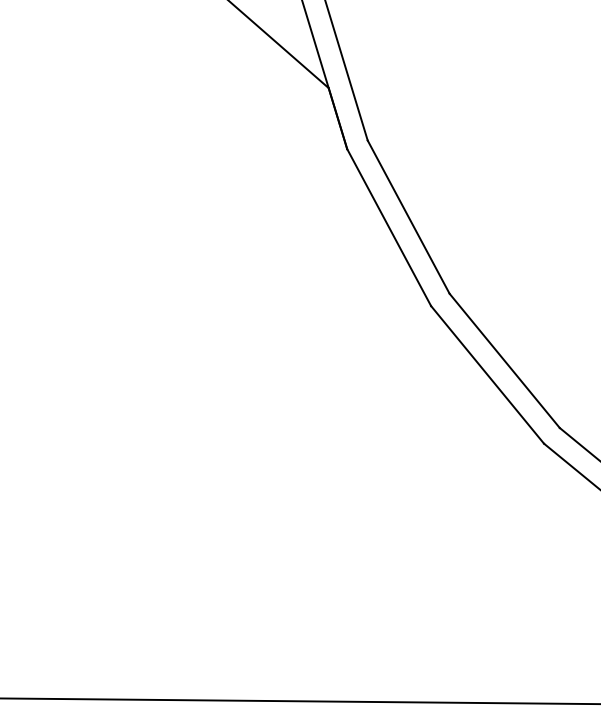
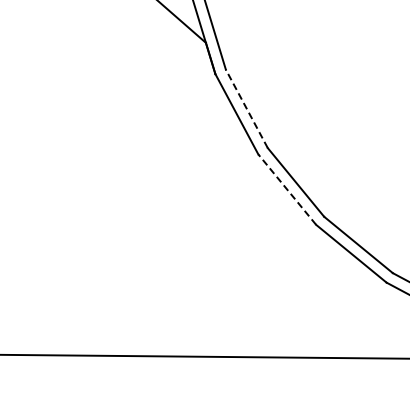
line: (408, 216) -> (246, 108), solid -> dashed
line: (488, 374) -> (287, 189), solid -> dashed

